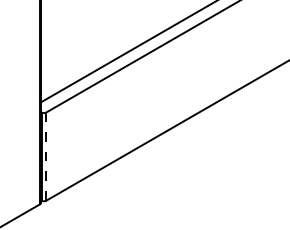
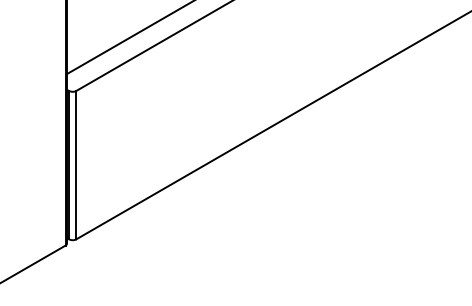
line: (46, 157) -> (76, 166), dashed -> solid

